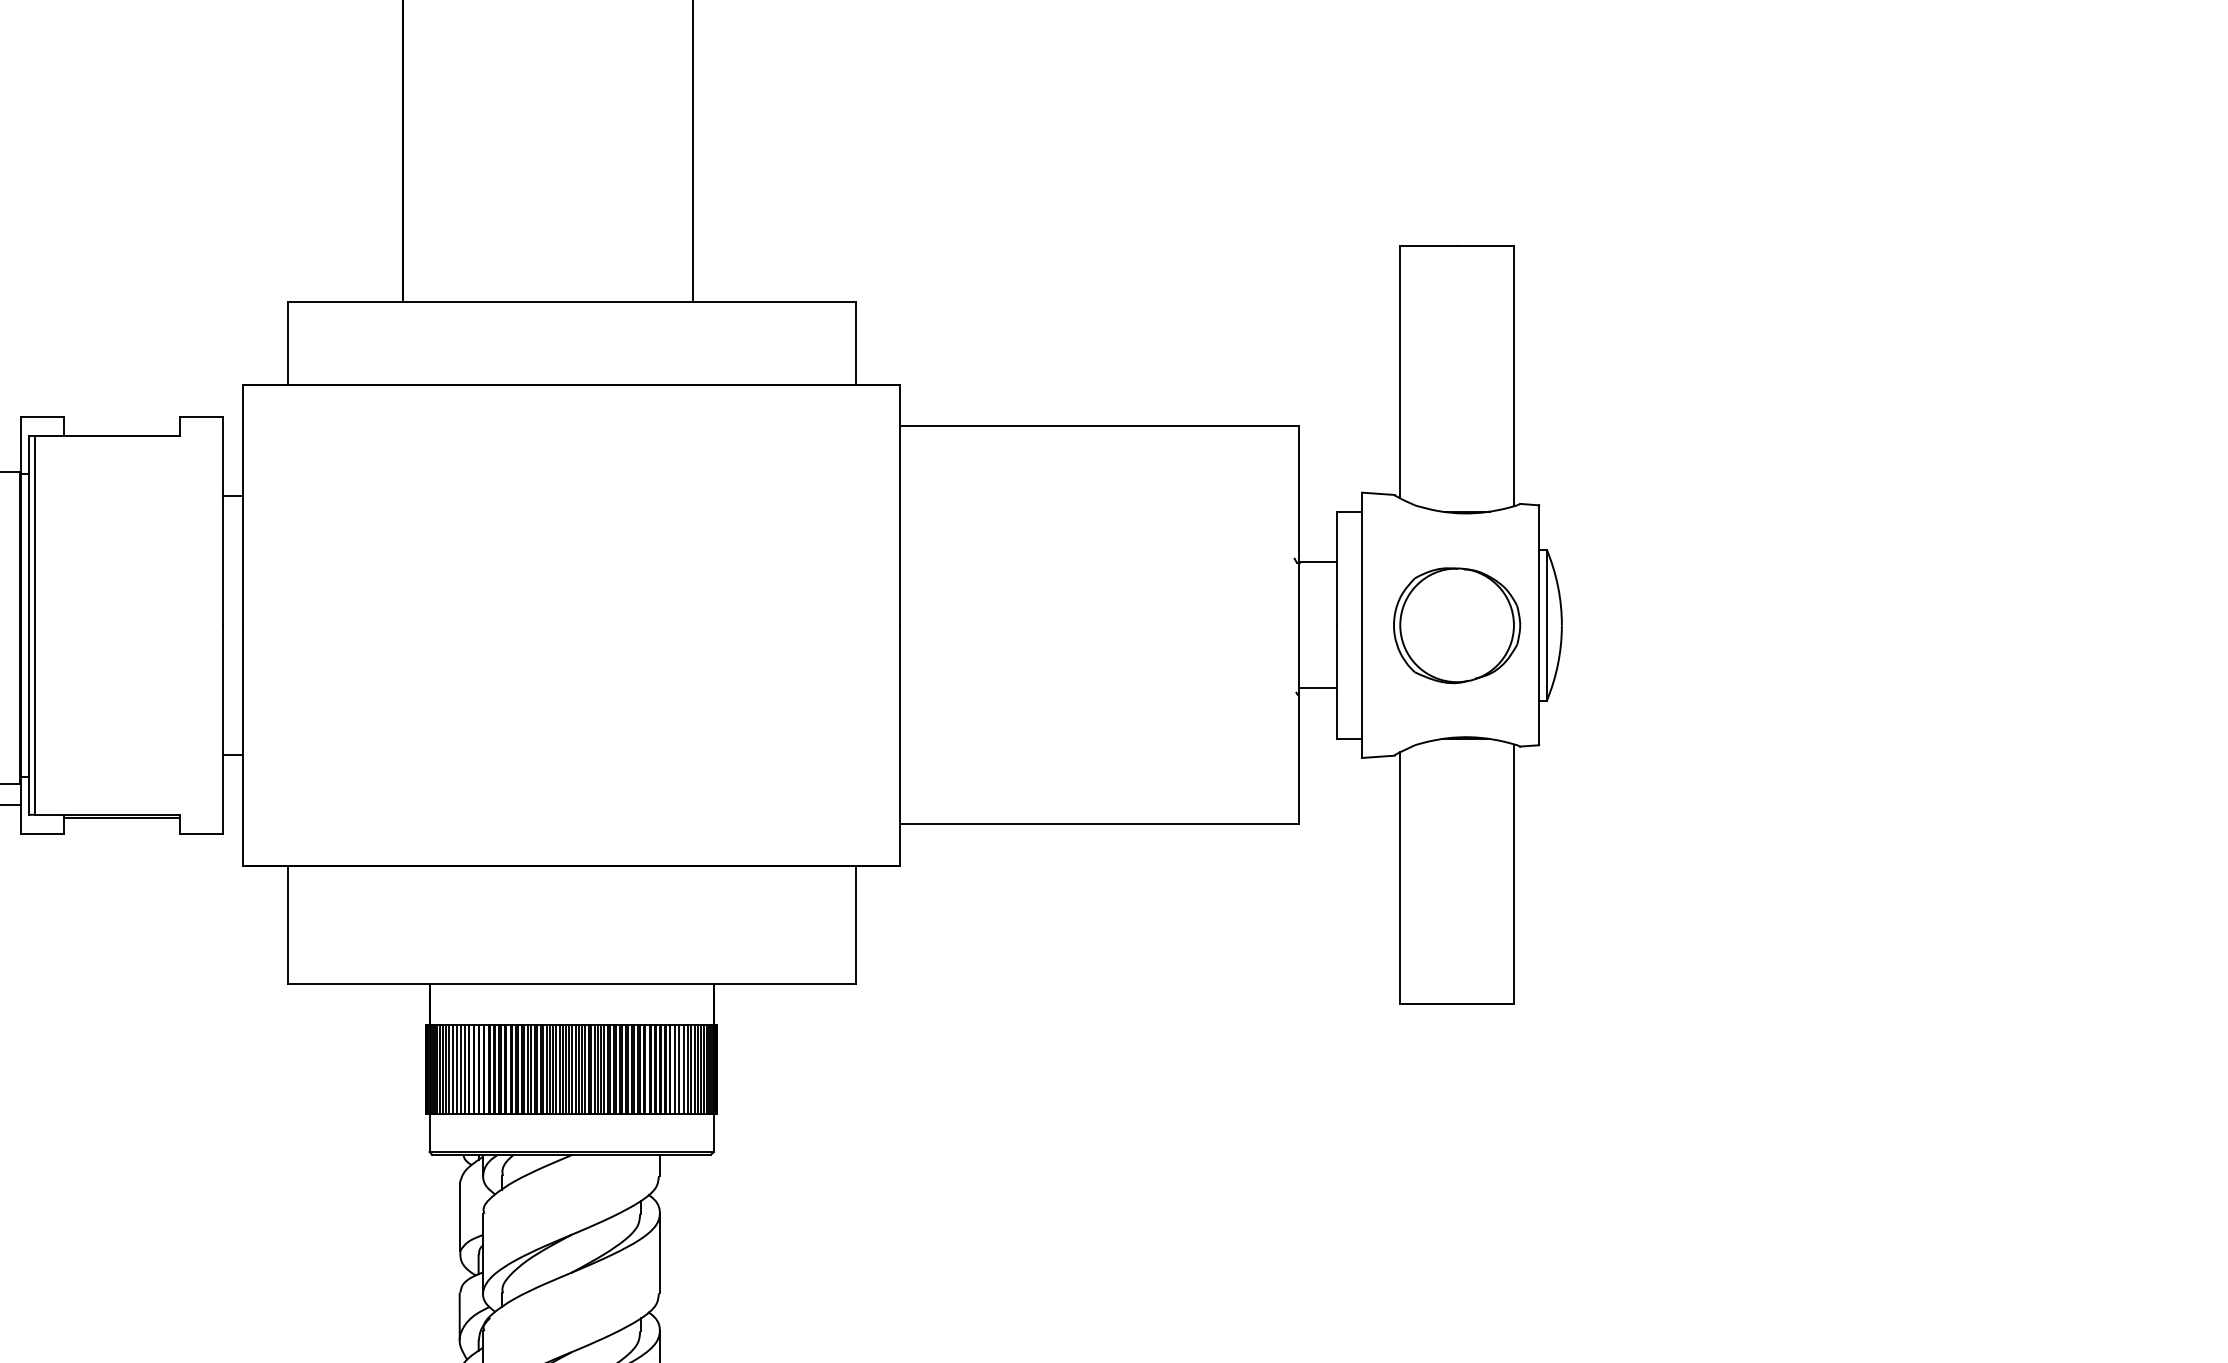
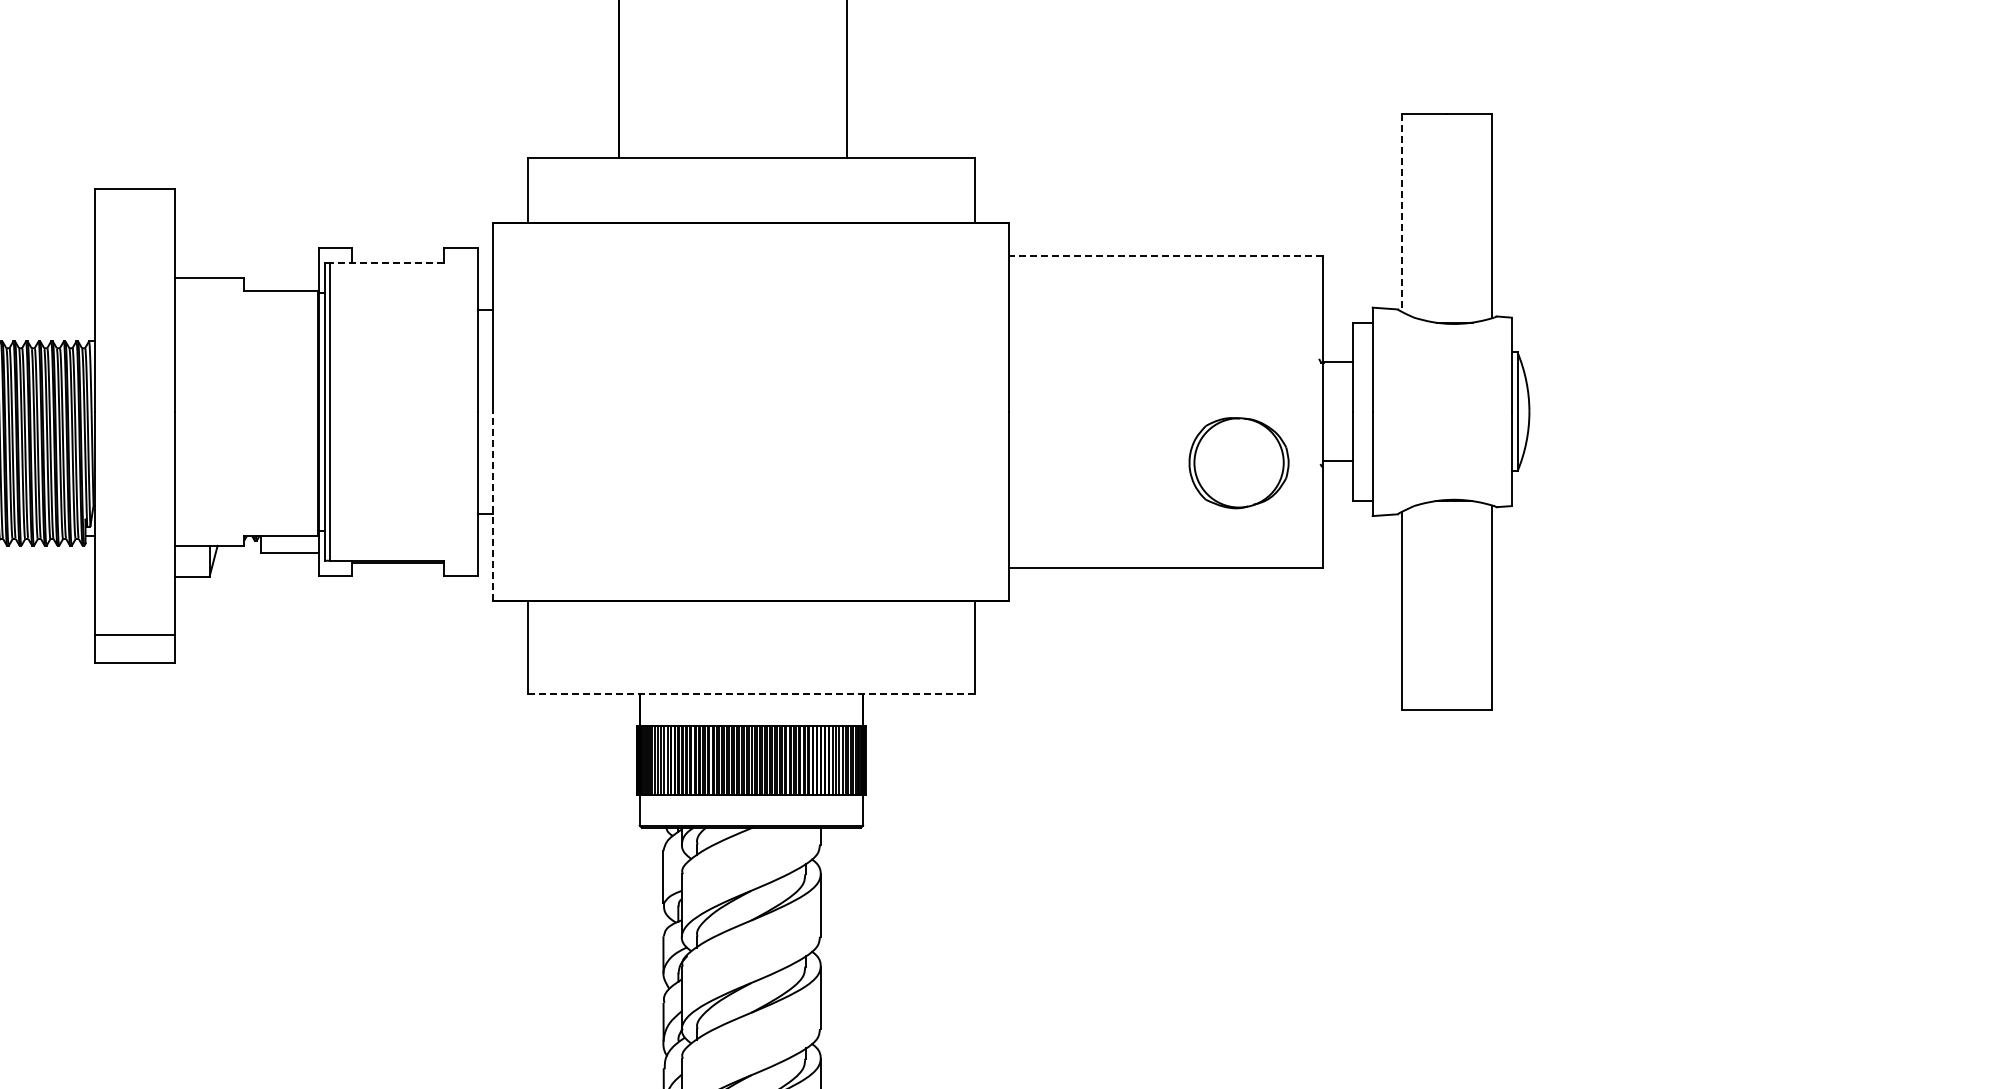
line: (1400, 372) -> (1402, 213), solid -> dashed
line: (1099, 426) -> (1166, 255), solid -> dashed
line: (107, 436) -> (386, 263), solid -> dashed
part: (1456, 626) -> (1238, 463), moved
line: (243, 745) -> (493, 506), solid -> dashed
line: (571, 983) -> (751, 693), solid -> dashed

